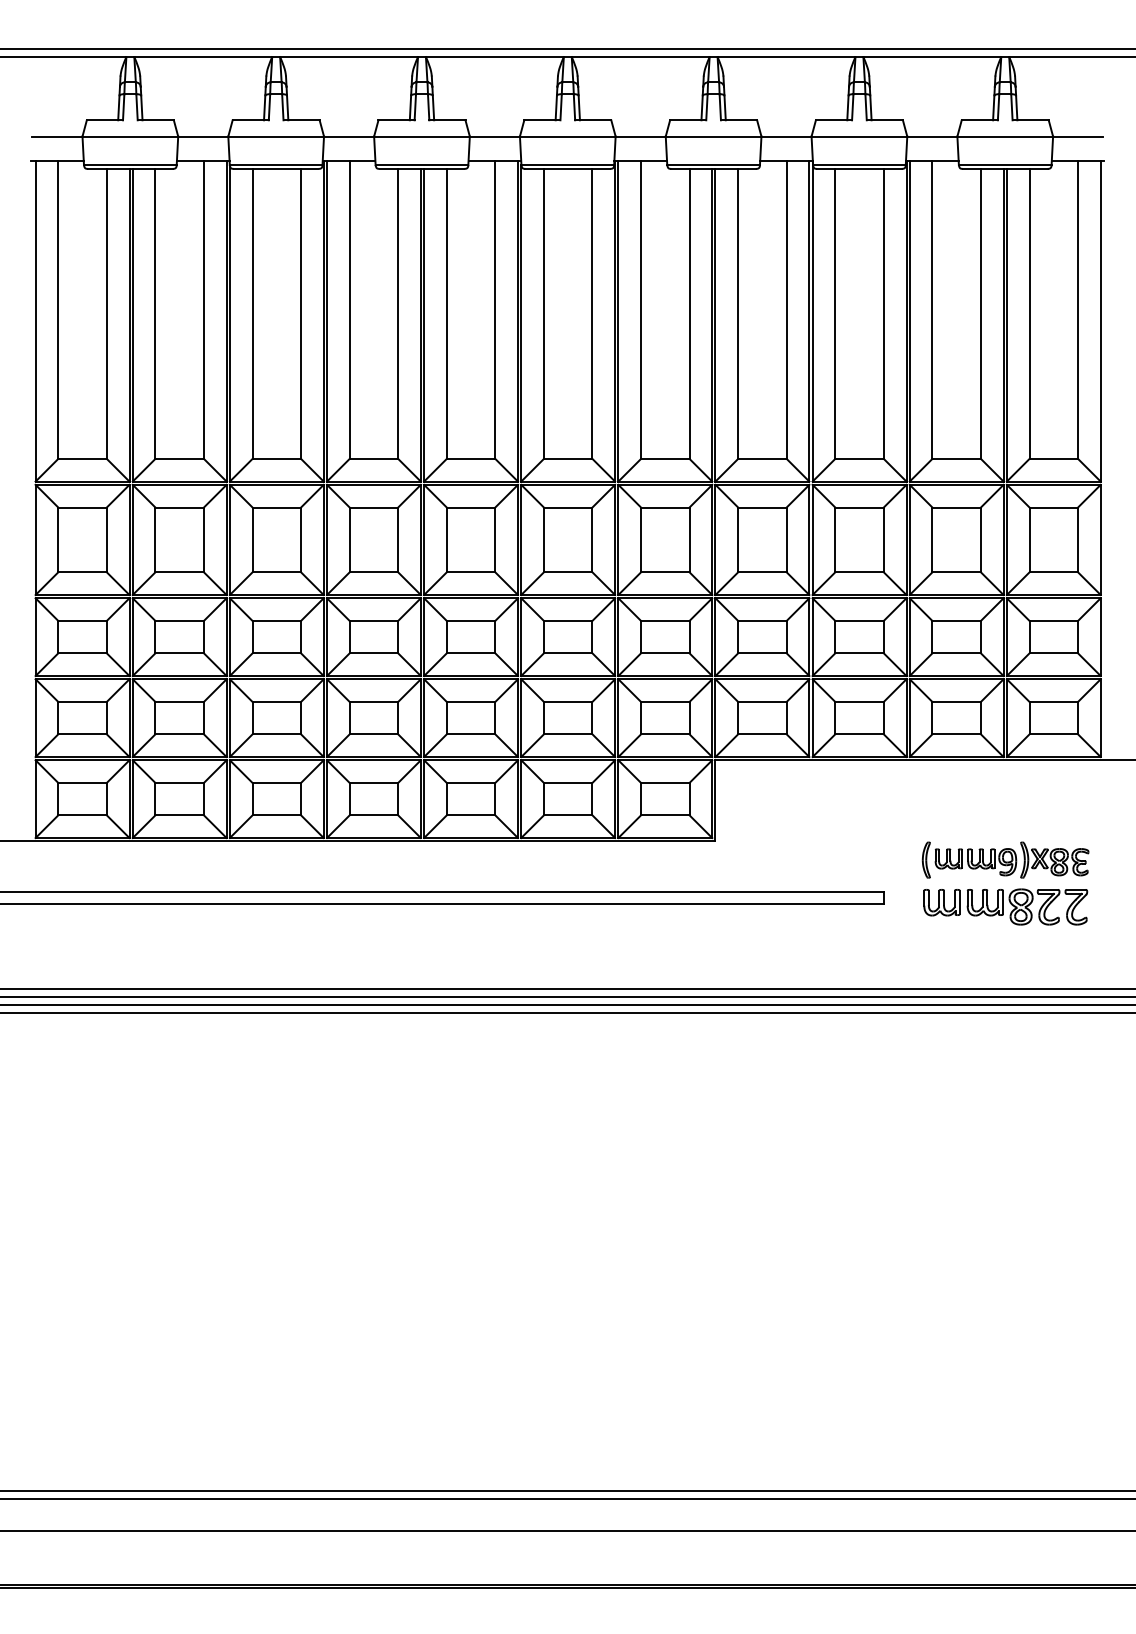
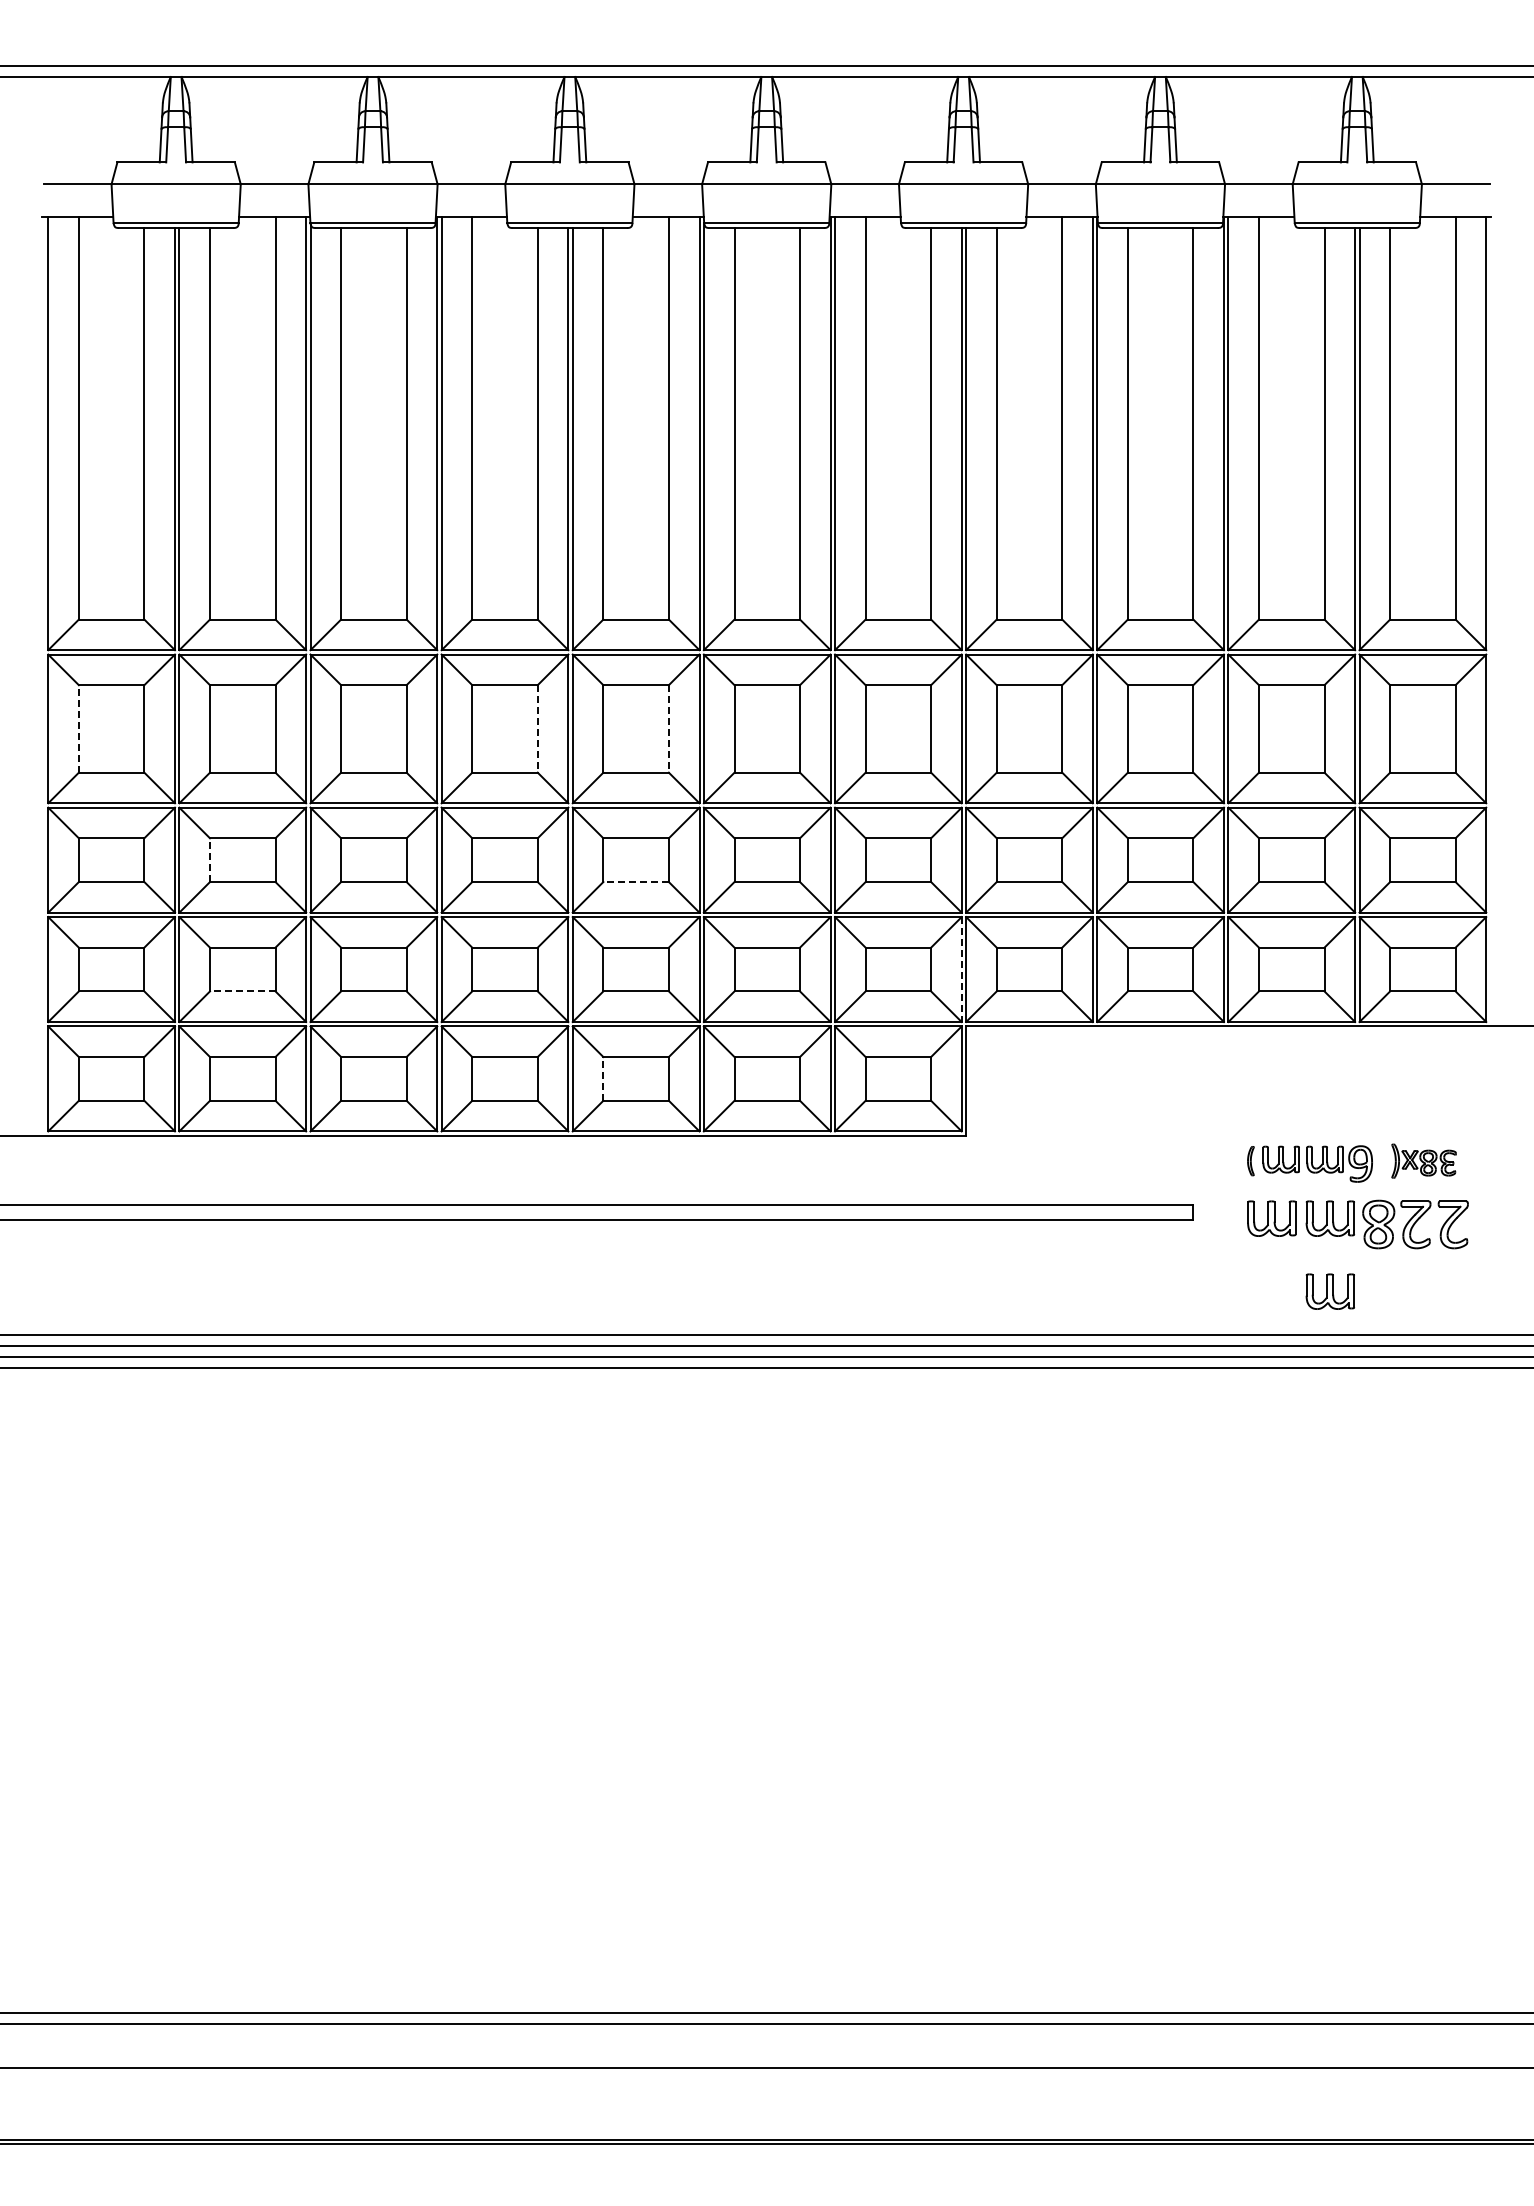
line: (58, 539) -> (78, 728), solid -> dashed
line: (398, 539) -> (537, 728), solid -> dashed
line: (495, 539) -> (668, 728), solid -> dashed
line: (155, 637) -> (210, 860), solid -> dashed
line: (471, 653) -> (636, 882), solid -> dashed
line: (712, 718) -> (961, 970), solid -> dashed
line: (179, 734) -> (242, 991), solid -> dashed
line: (446, 798) -> (603, 1078), solid -> dashed
part: (926, 859) -> (1250, 1160), size x0.6
part: (1054, 859) -> (1423, 1160), size x0.7
part: (984, 956) -> (1329, 1291), added

